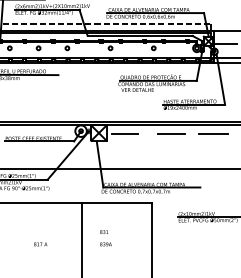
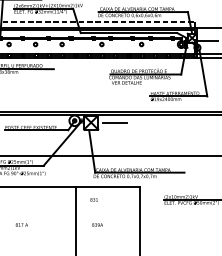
line: (170, 133) -> (157, 122), removed
line: (213, 133) -> (196, 122), removed
text: (104, 231) -> (94, 199), moved
text: (40, 244) -> (21, 225), moved

